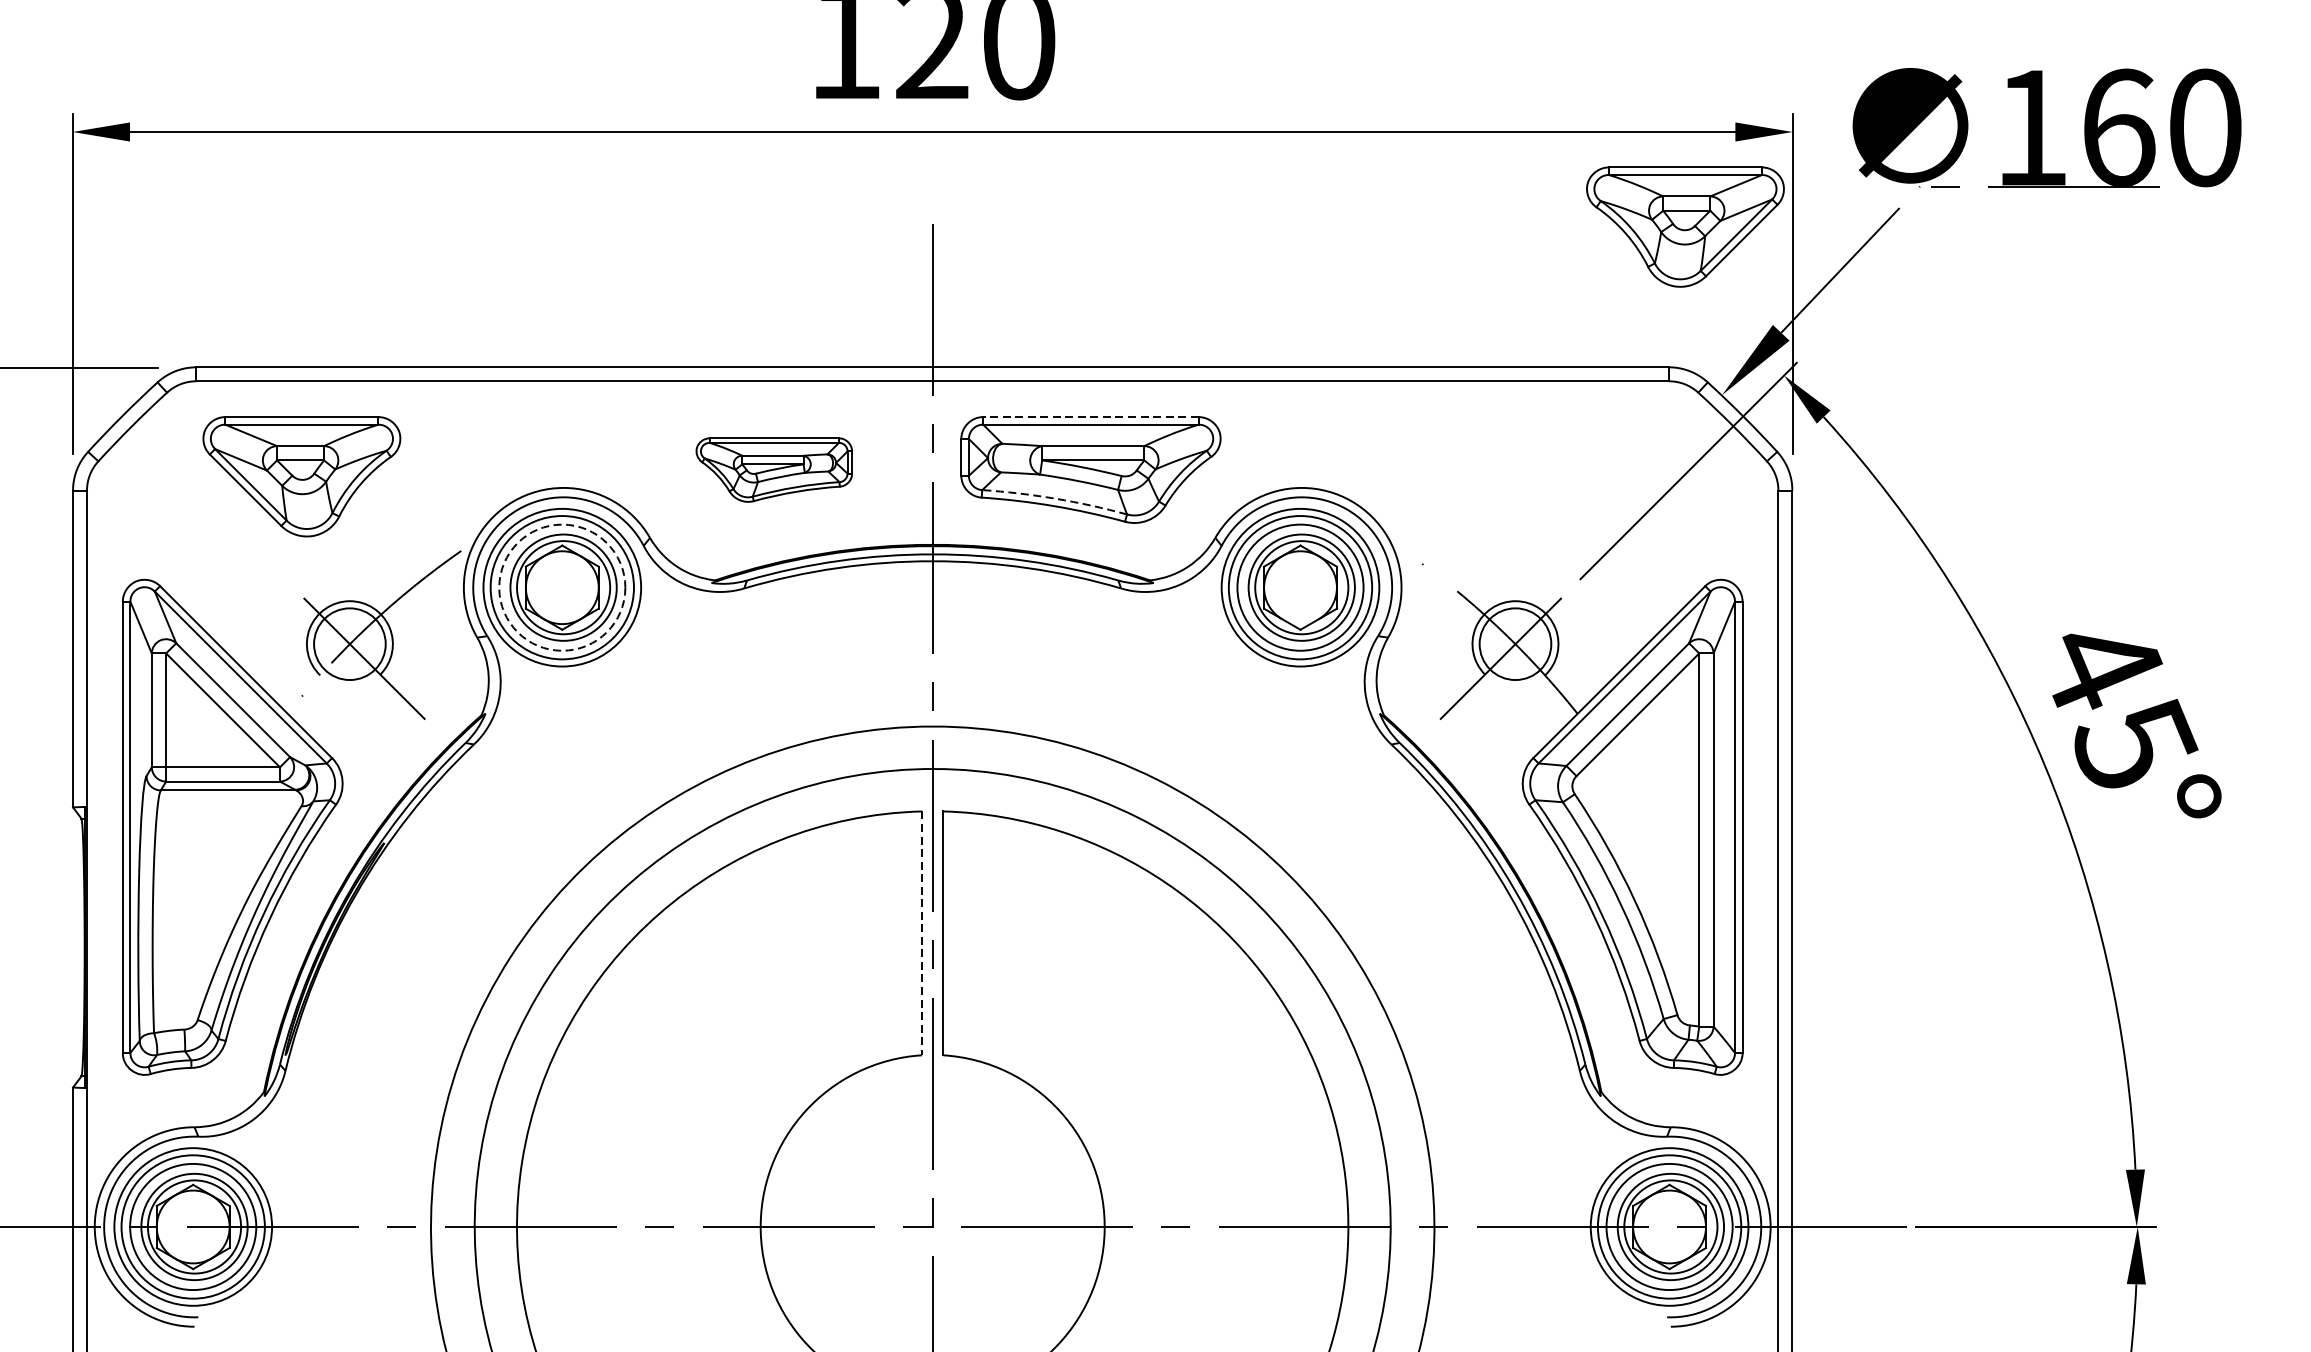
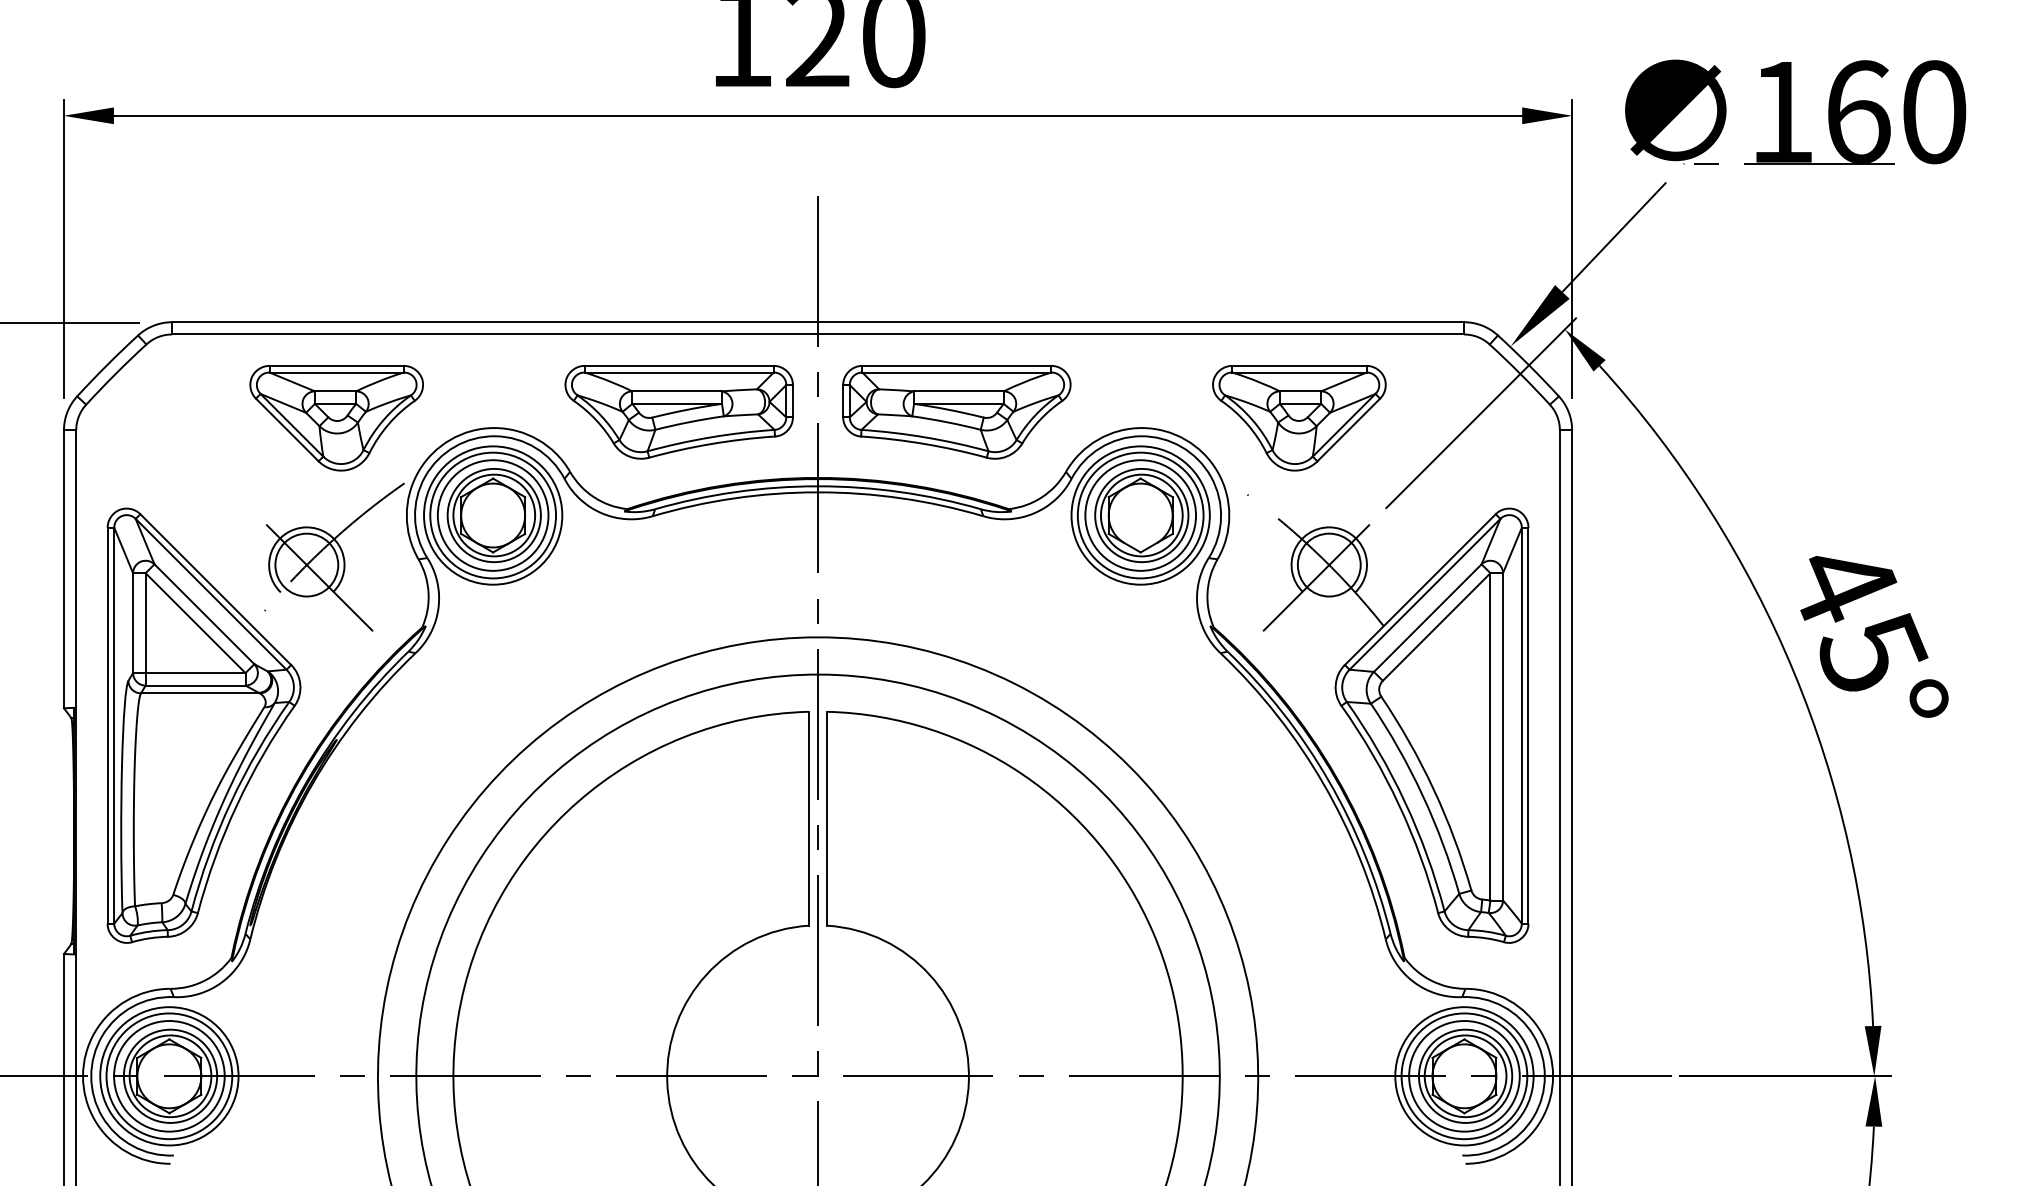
part: (1685, 227) -> (1299, 418), moved
line: (1090, 416) -> (956, 365), dashed -> solid
part: (773, 470) -> (678, 412), size x1.67
part: (301, 477) -> (336, 418), moved
arc: (1055, 498) -> (925, 437), dashed -> solid
circle: (561, 587) -> (492, 515), dashed -> solid
line: (921, 933) -> (808, 818), dashed -> solid

